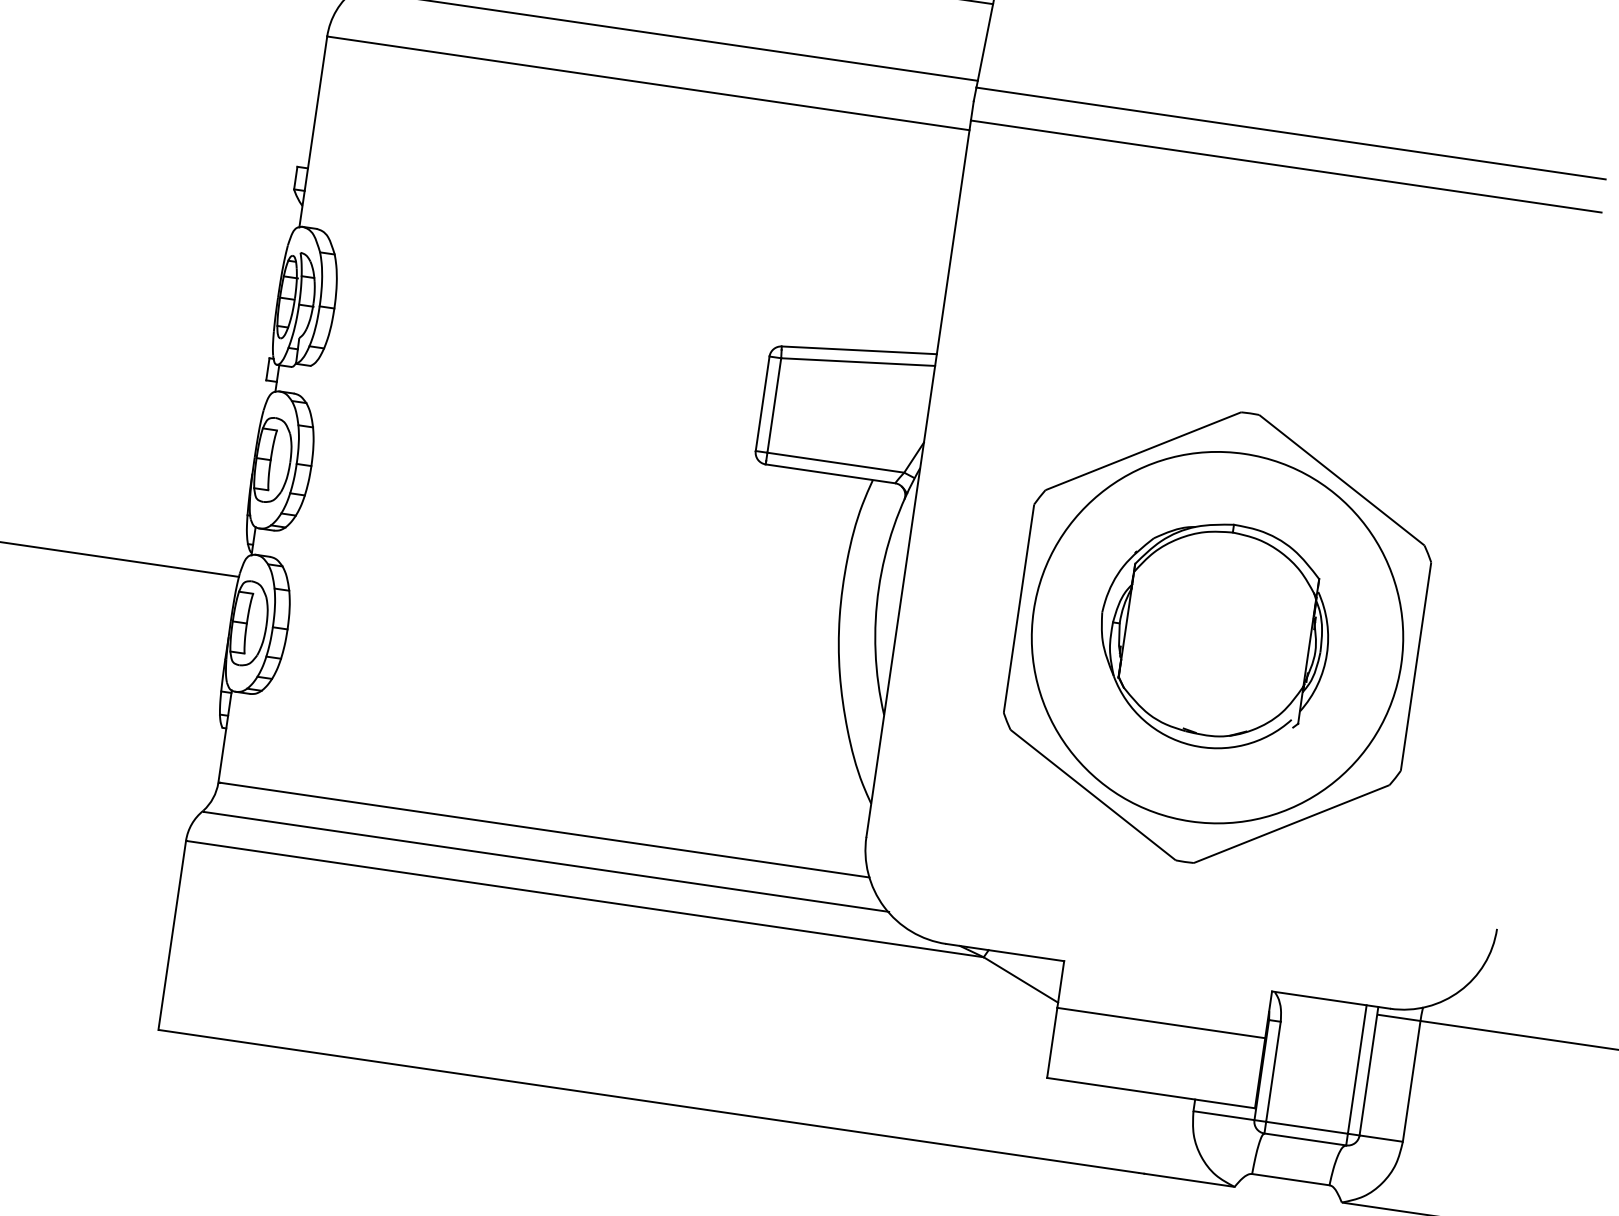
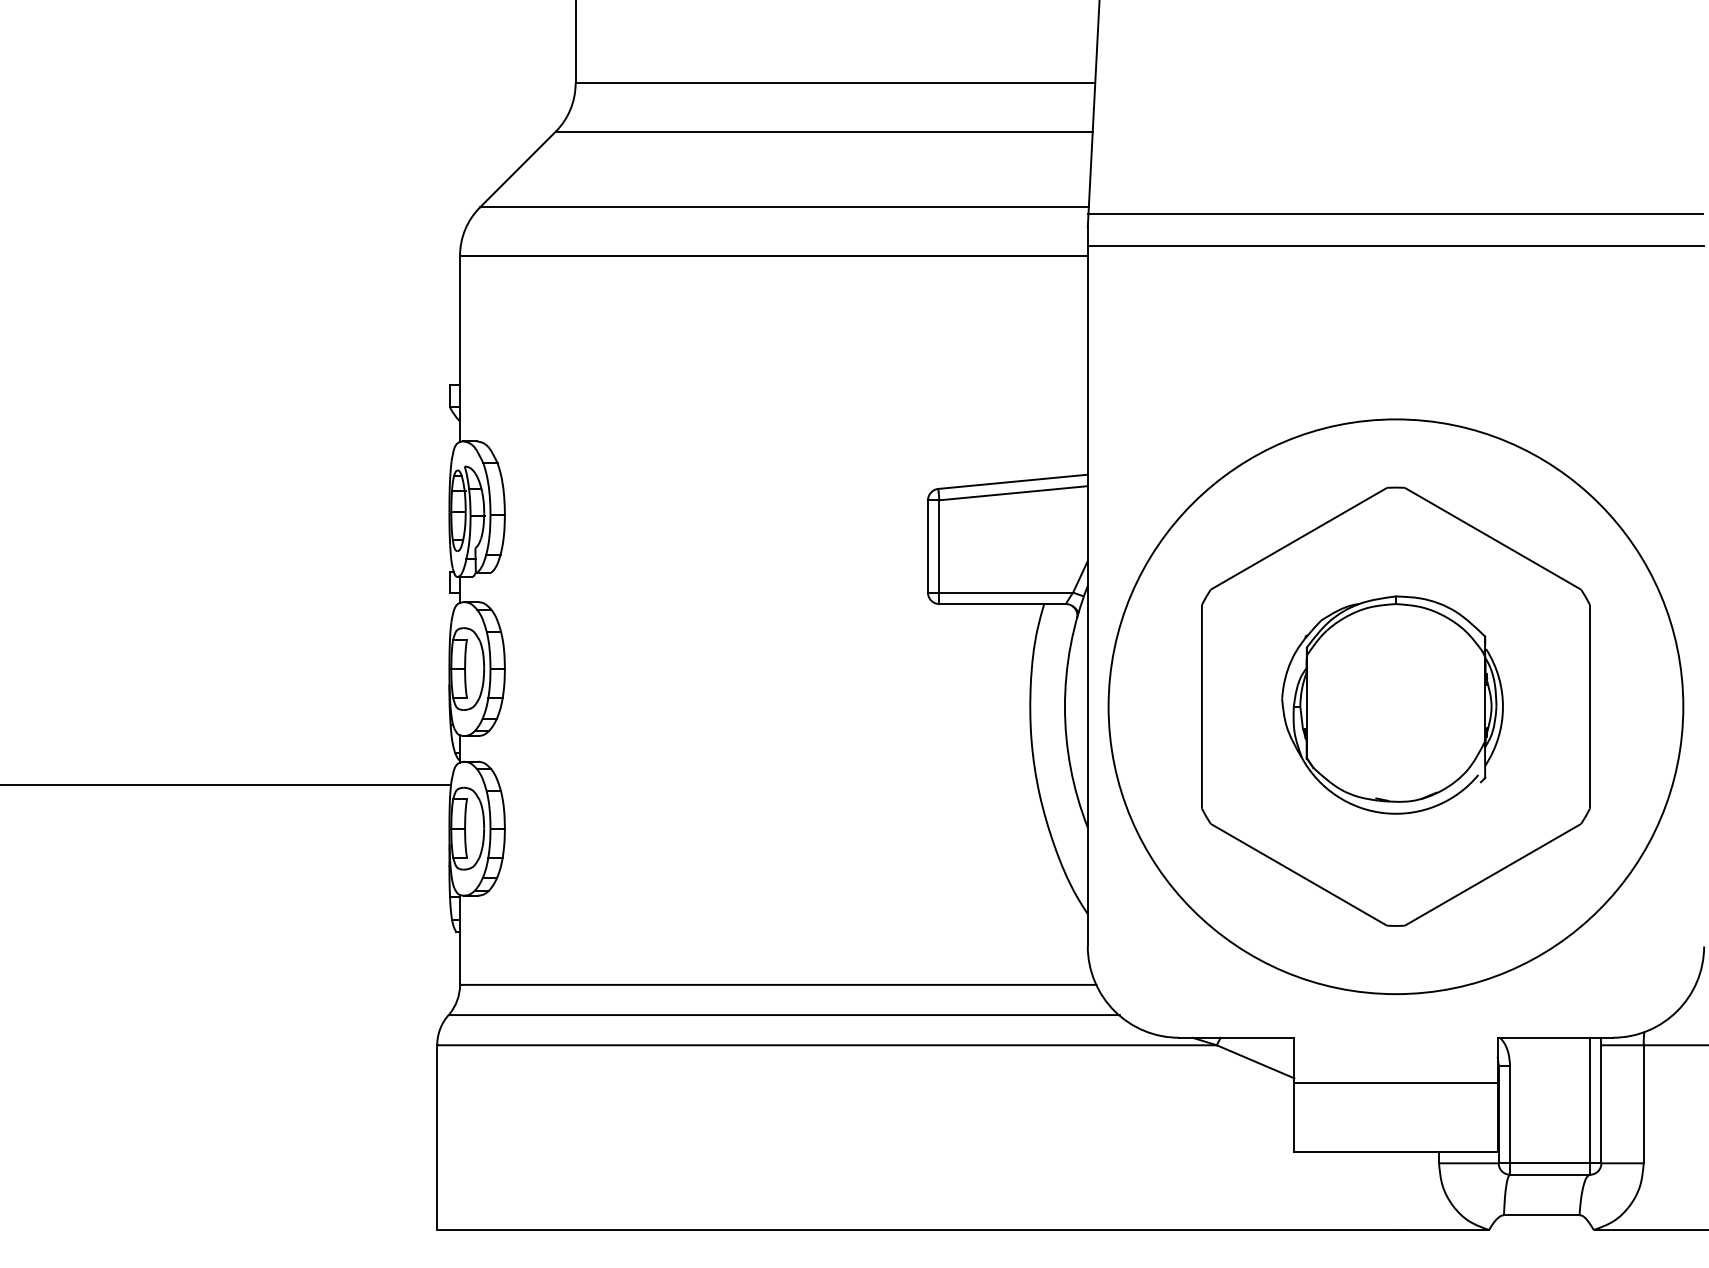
circle: (1217, 637) -> (1395, 706), size x1.6

